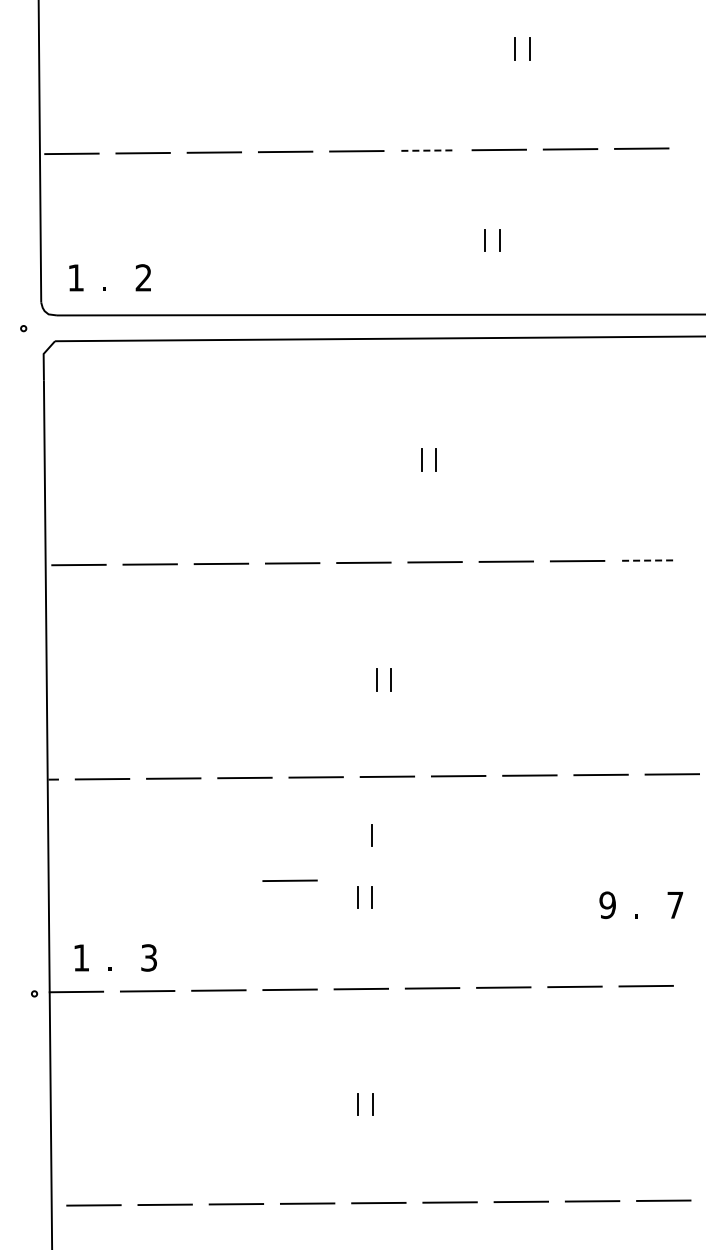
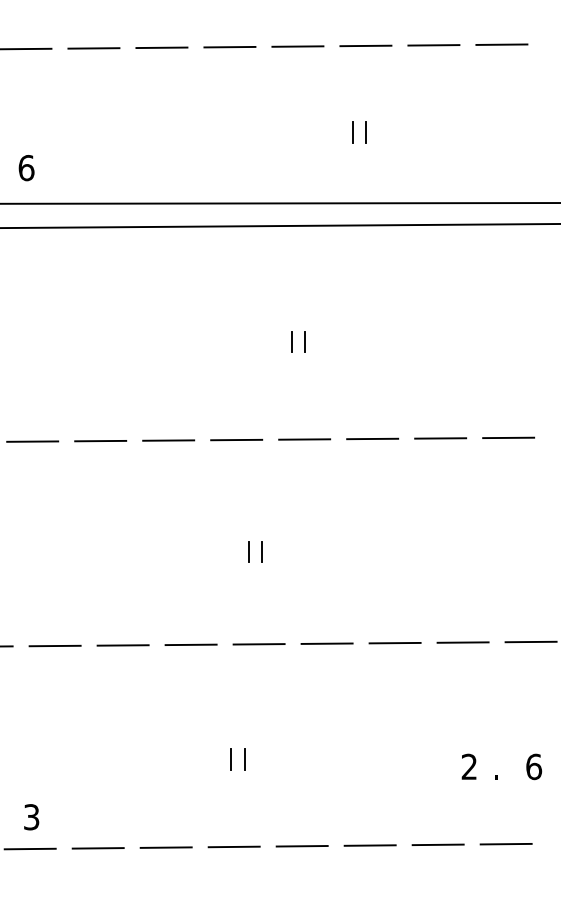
line: (428, 150) -> (298, 46), dashed -> solid
text: (143, 277) -> (26, 167), 2 -> 6
line: (648, 560) -> (508, 437), dashed -> solid
line: (371, 835) -> (243, 700), removed
line: (289, 880) -> (165, 743), removed
text: (675, 904) -> (534, 766), 7 -> 6
text: (607, 905) -> (469, 767), 9 -> 2

